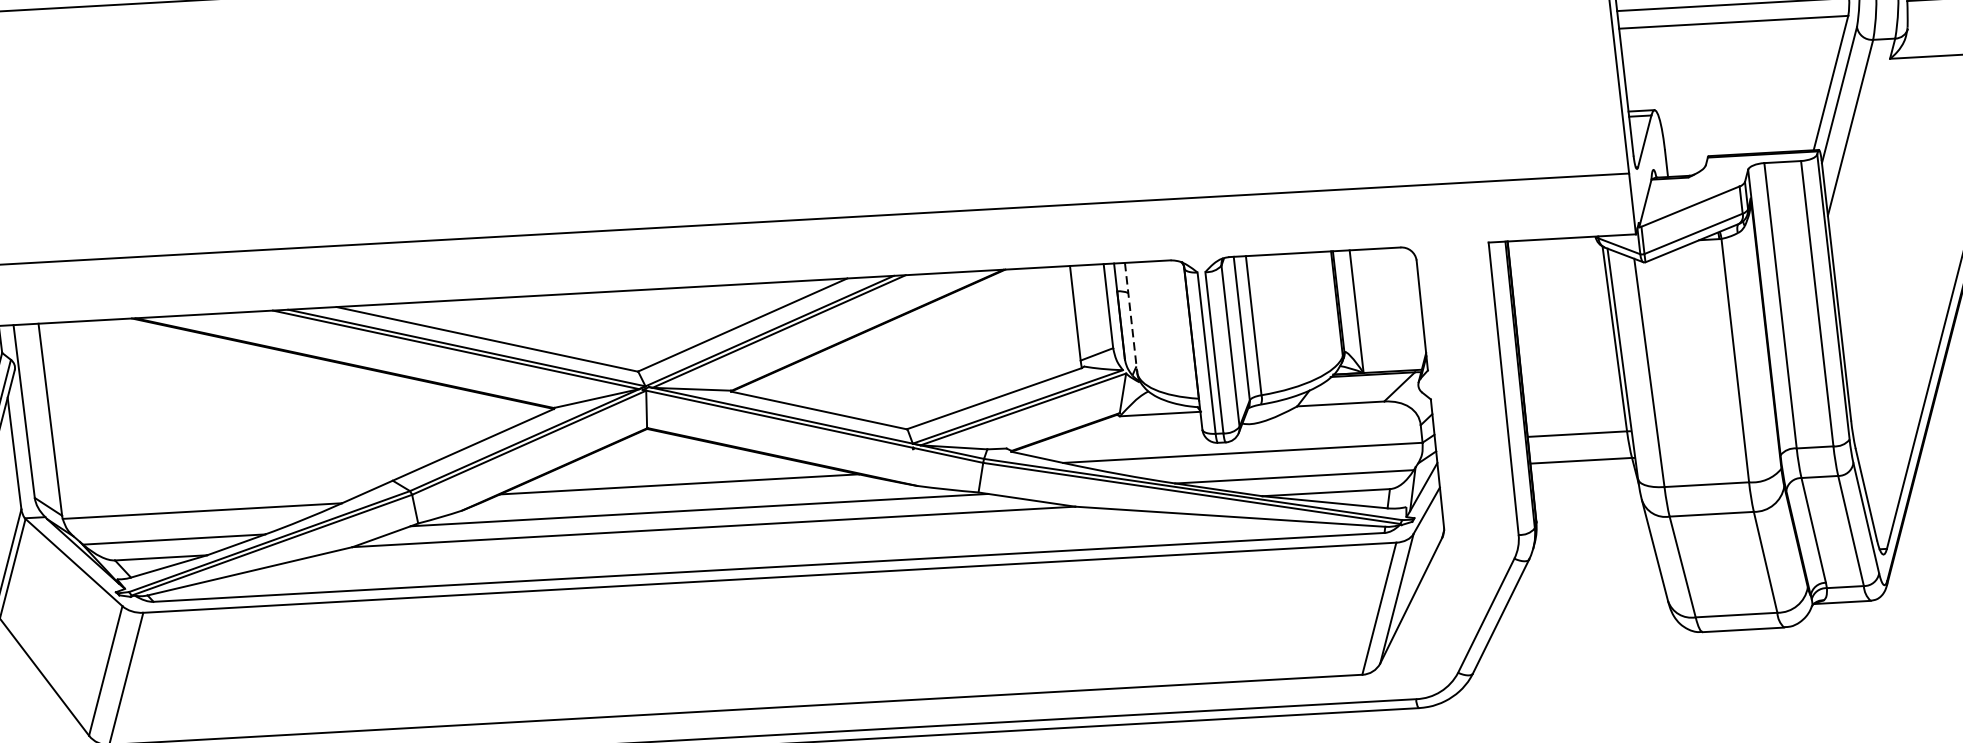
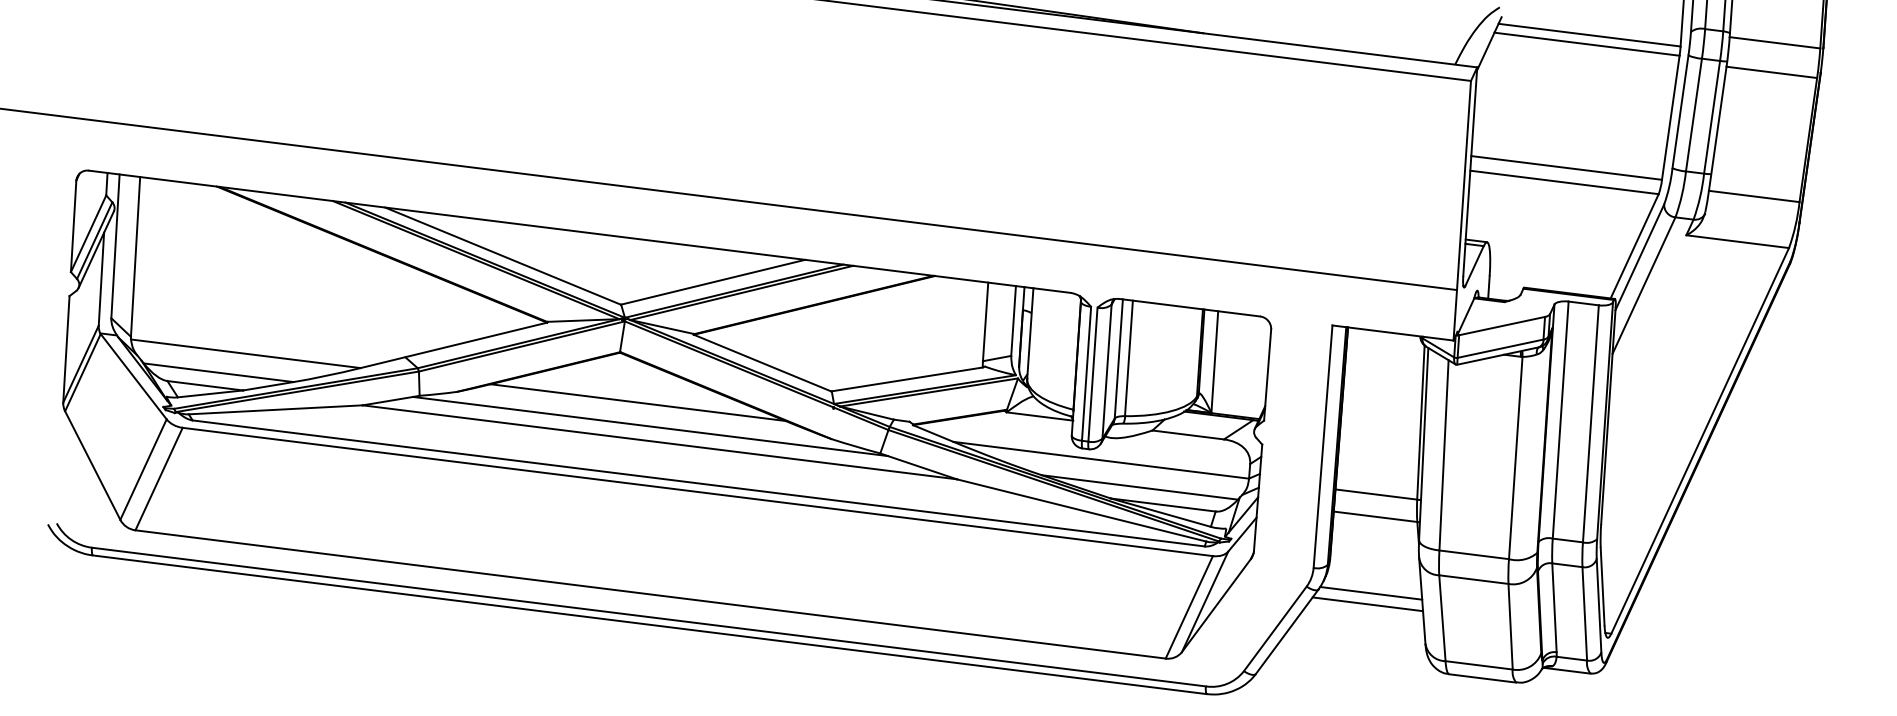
line: (1131, 318) -> (1030, 334), dashed -> solid
line: (1592, 552) -> (1371, 593), added
line: (1590, 566) -> (1367, 604), added

